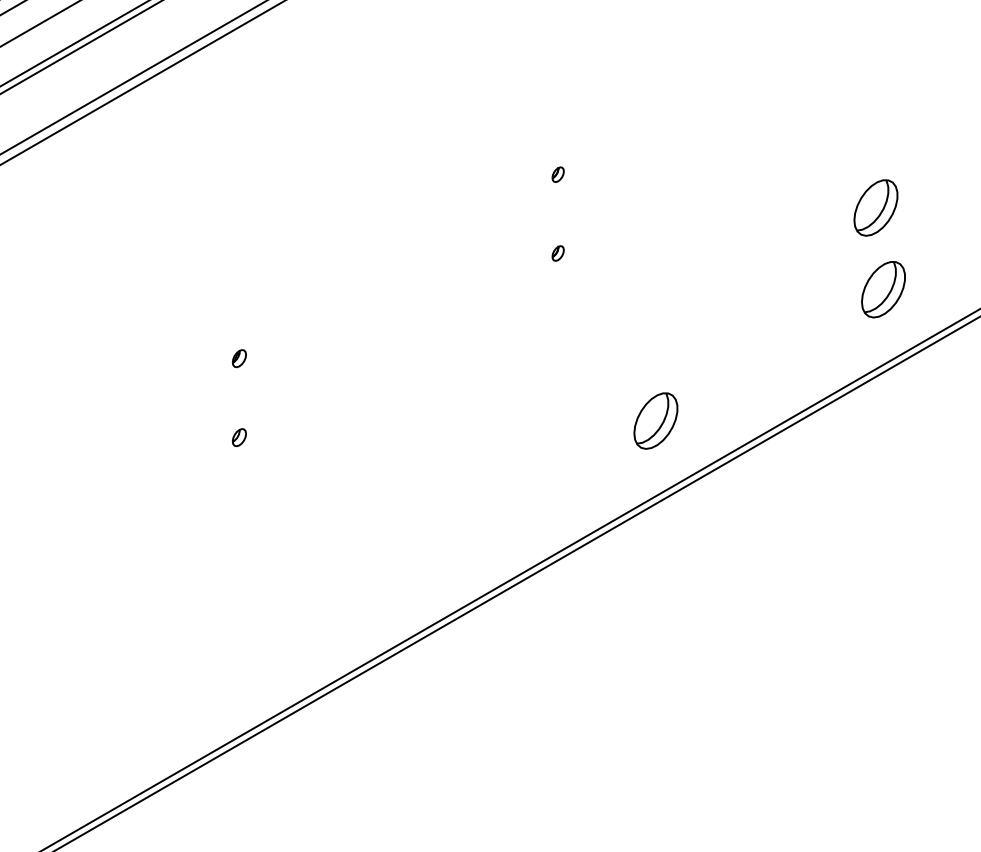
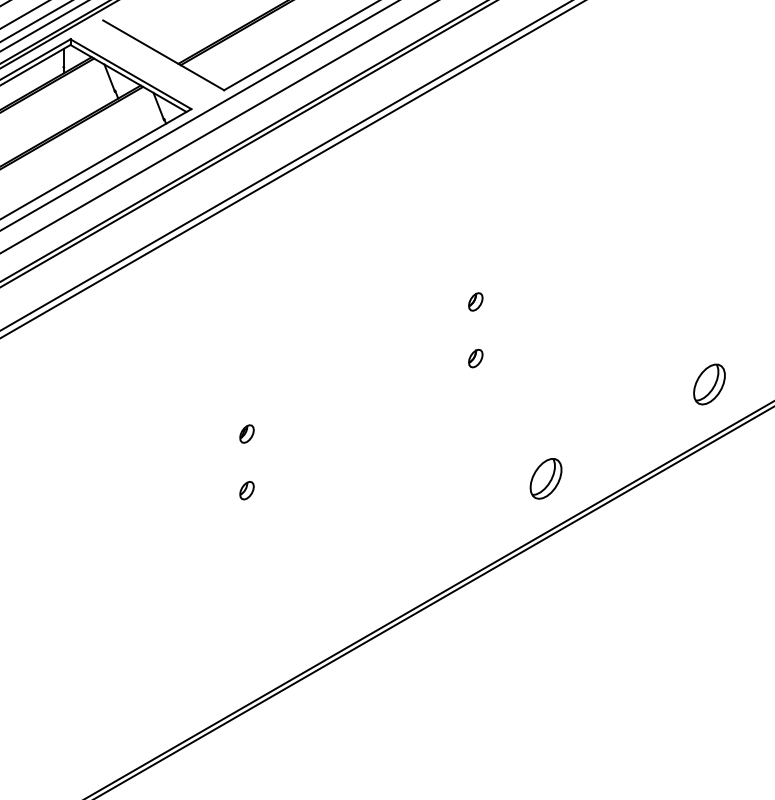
part: (557, 174) -> (475, 301), size x1.67
part: (875, 207) -> (703, 325), removed
part: (557, 253) -> (475, 358), size x1.67
part: (238, 357) -> (246, 433), size x1.43
part: (238, 437) -> (246, 490), size x1.43

